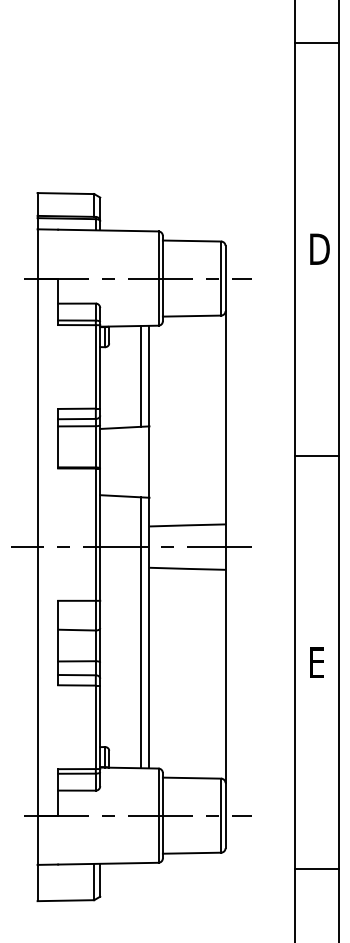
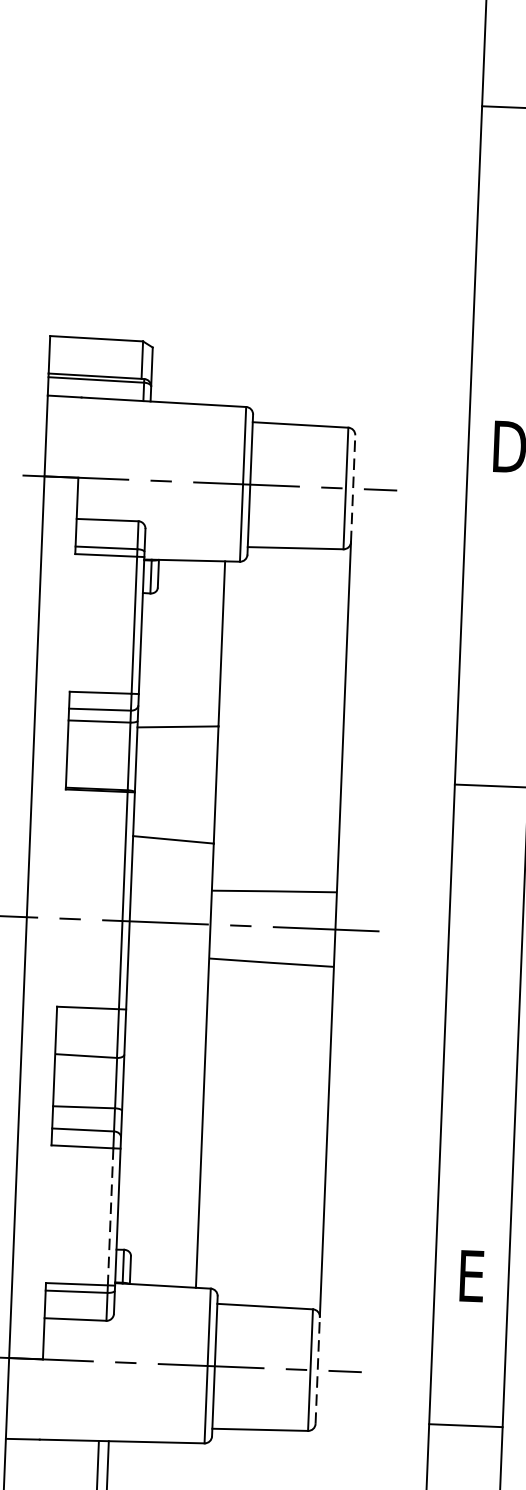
line: (225, 278) -> (353, 488), solid -> dashed
line: (140, 376) -> (207, 643), removed
line: (140, 632) -> (190, 1064), removed
text: (316, 662) -> (471, 1276), moved
line: (95, 727) -> (110, 1217), solid -> dashed
line: (225, 815) -> (317, 1370), solid -> dashed
line: (316, 868) -> (465, 1425), moved

